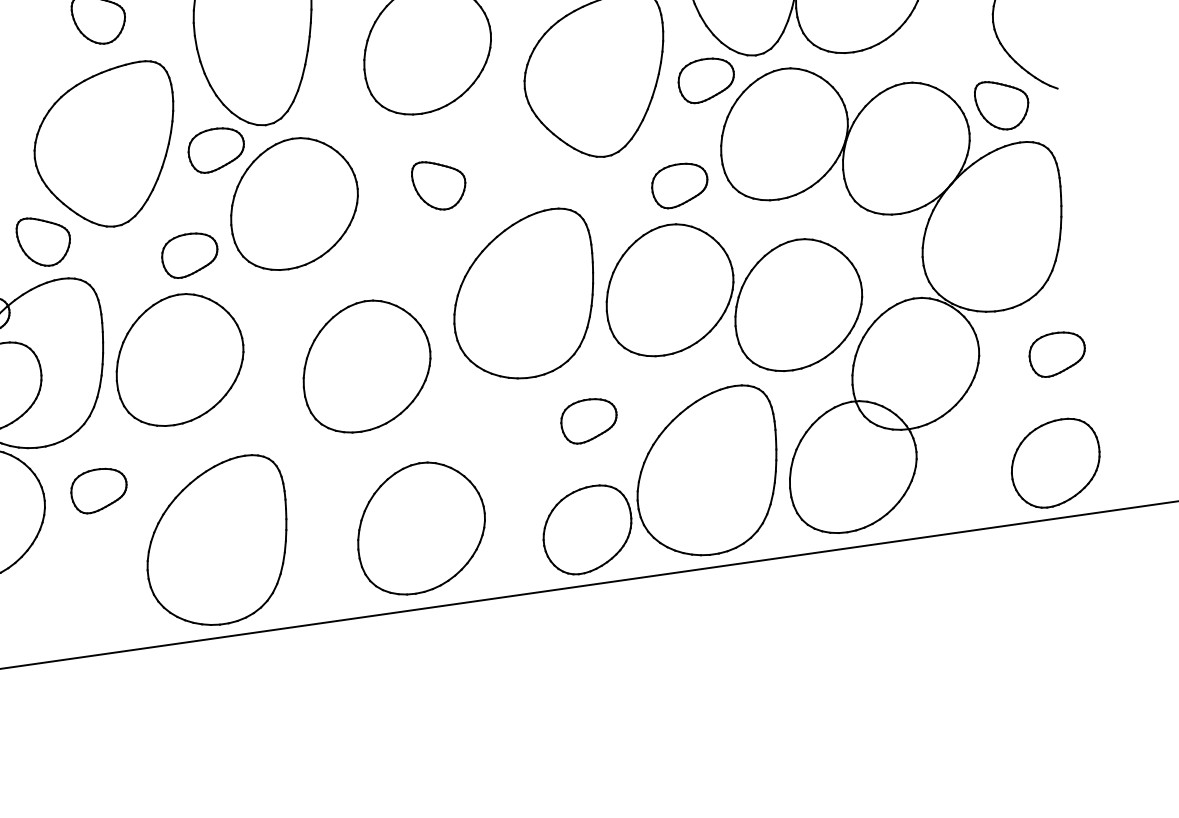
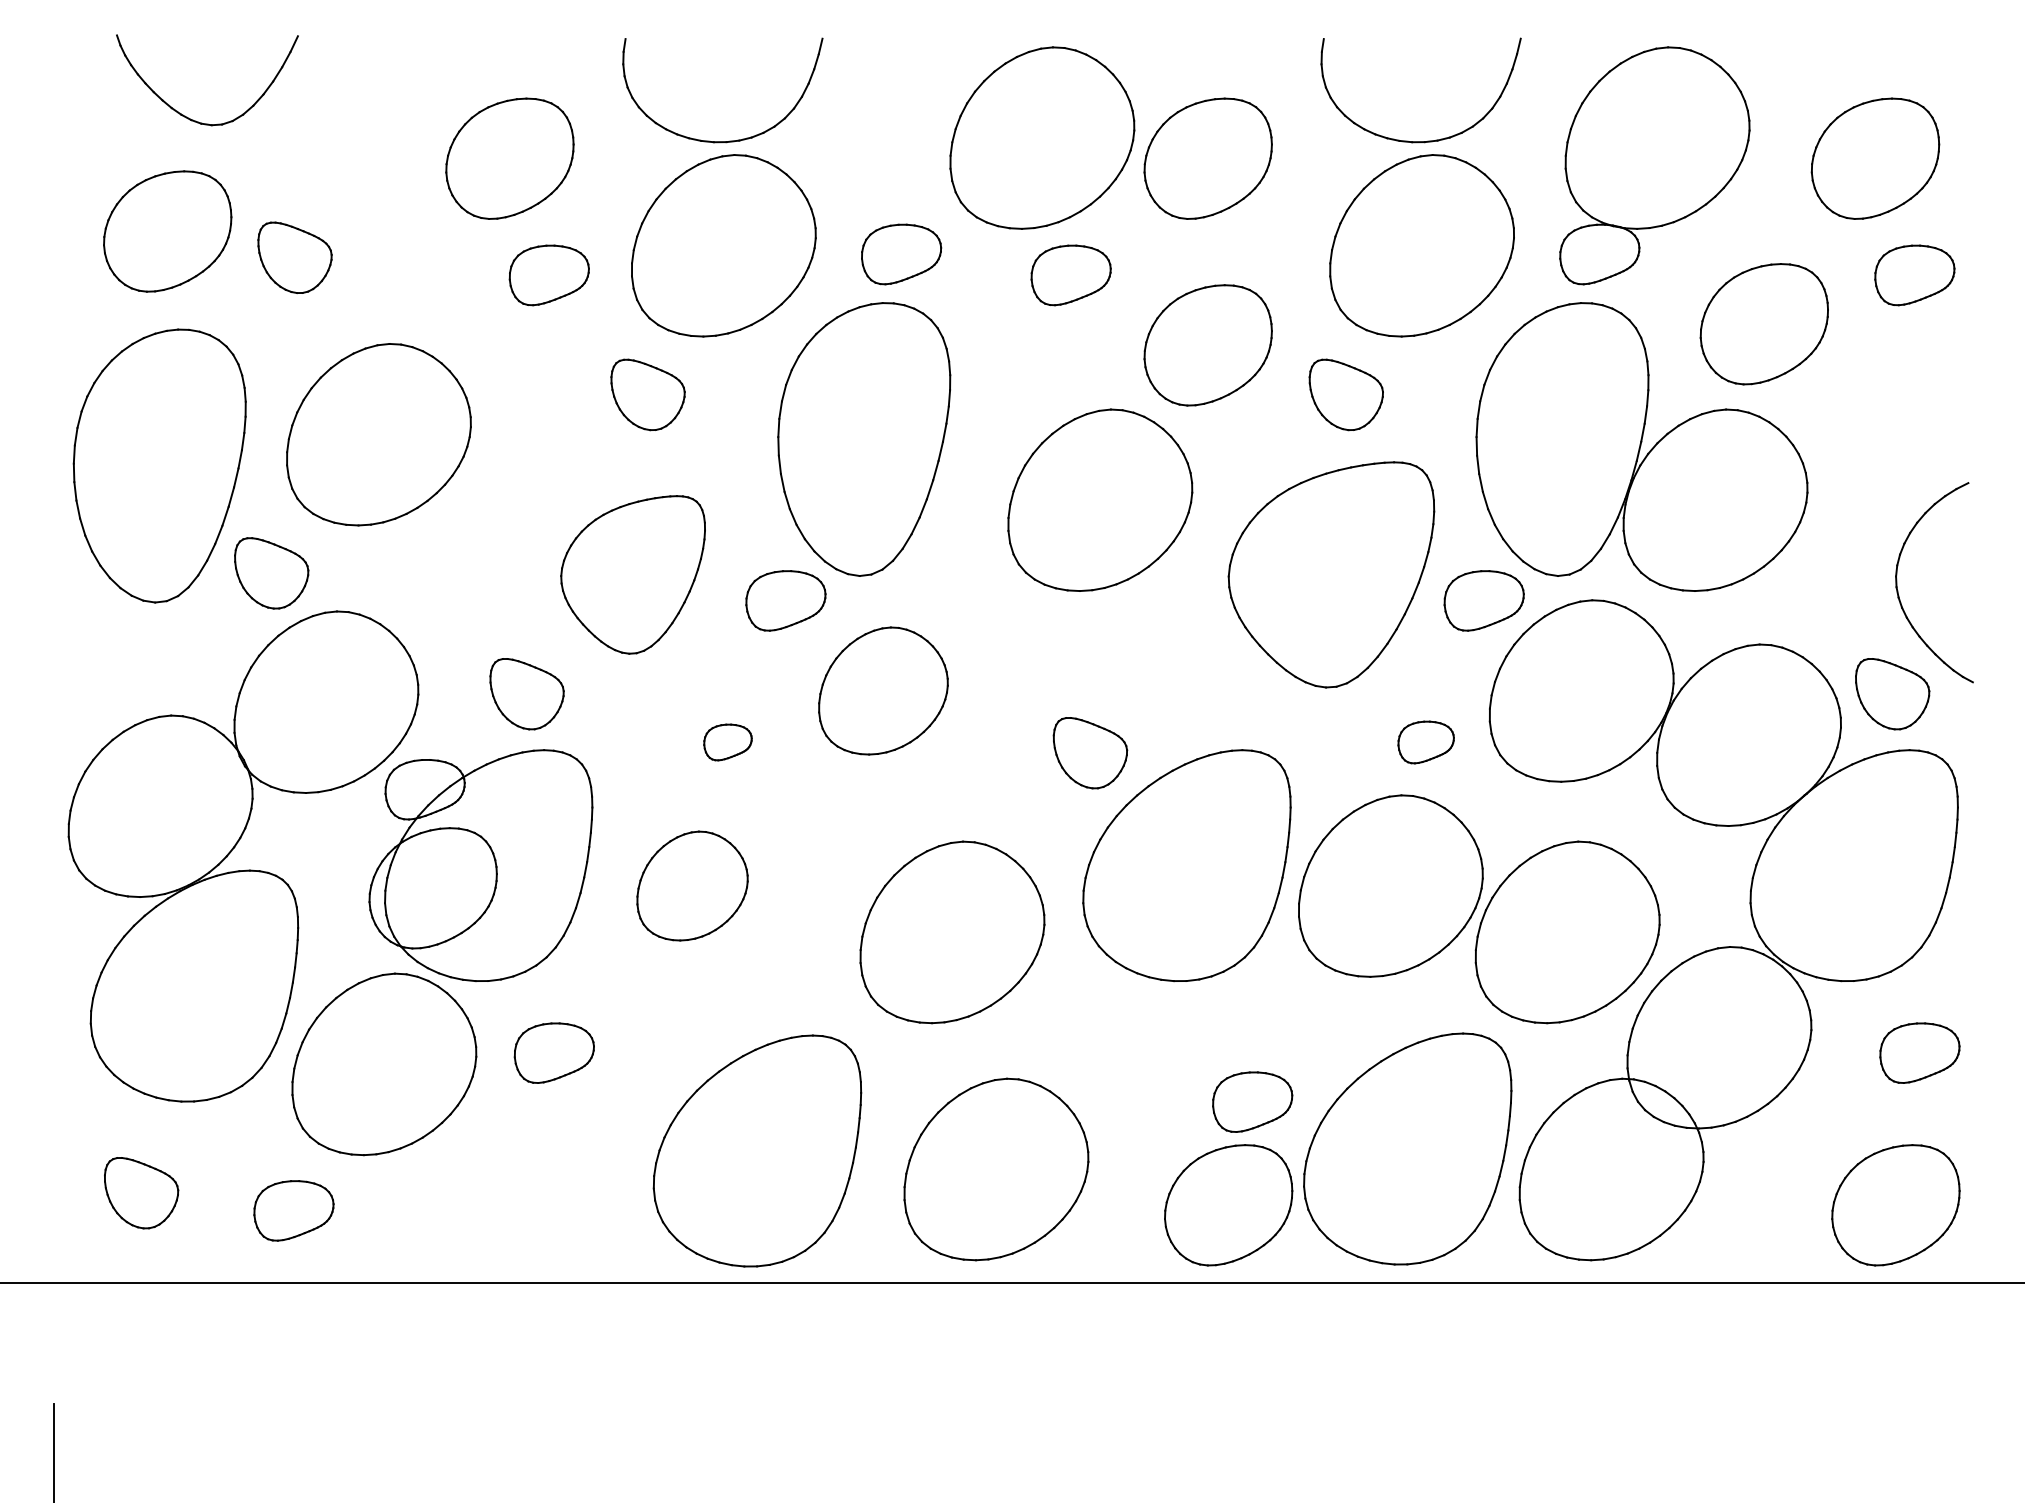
part: (106, 146) -> (632, 574), size x0.7
part: (439, 185) -> (1090, 753), moved
part: (679, 185) -> (1425, 742), size x0.7
part: (293, 203) -> (883, 690), size x0.7
part: (189, 255) -> (727, 742), size x0.6
part: (179, 359) -> (692, 885), size x0.6
part: (589, 420) -> (1252, 1101), moved
part: (217, 541) -> (757, 1150), moved

